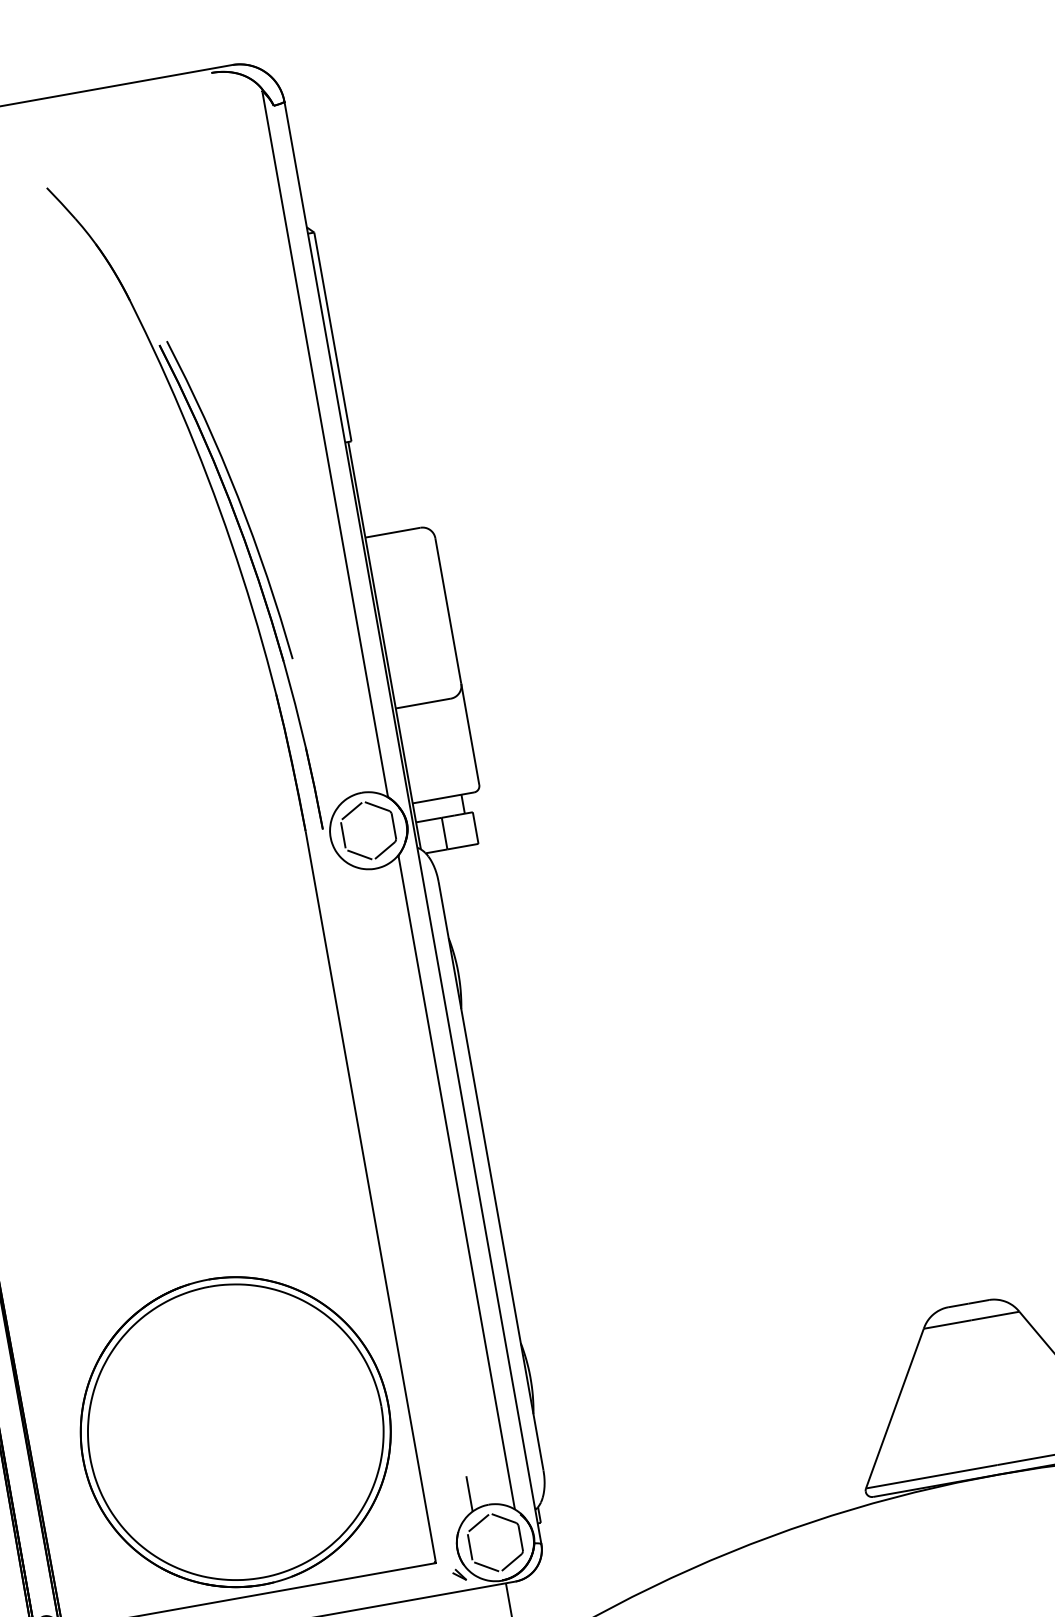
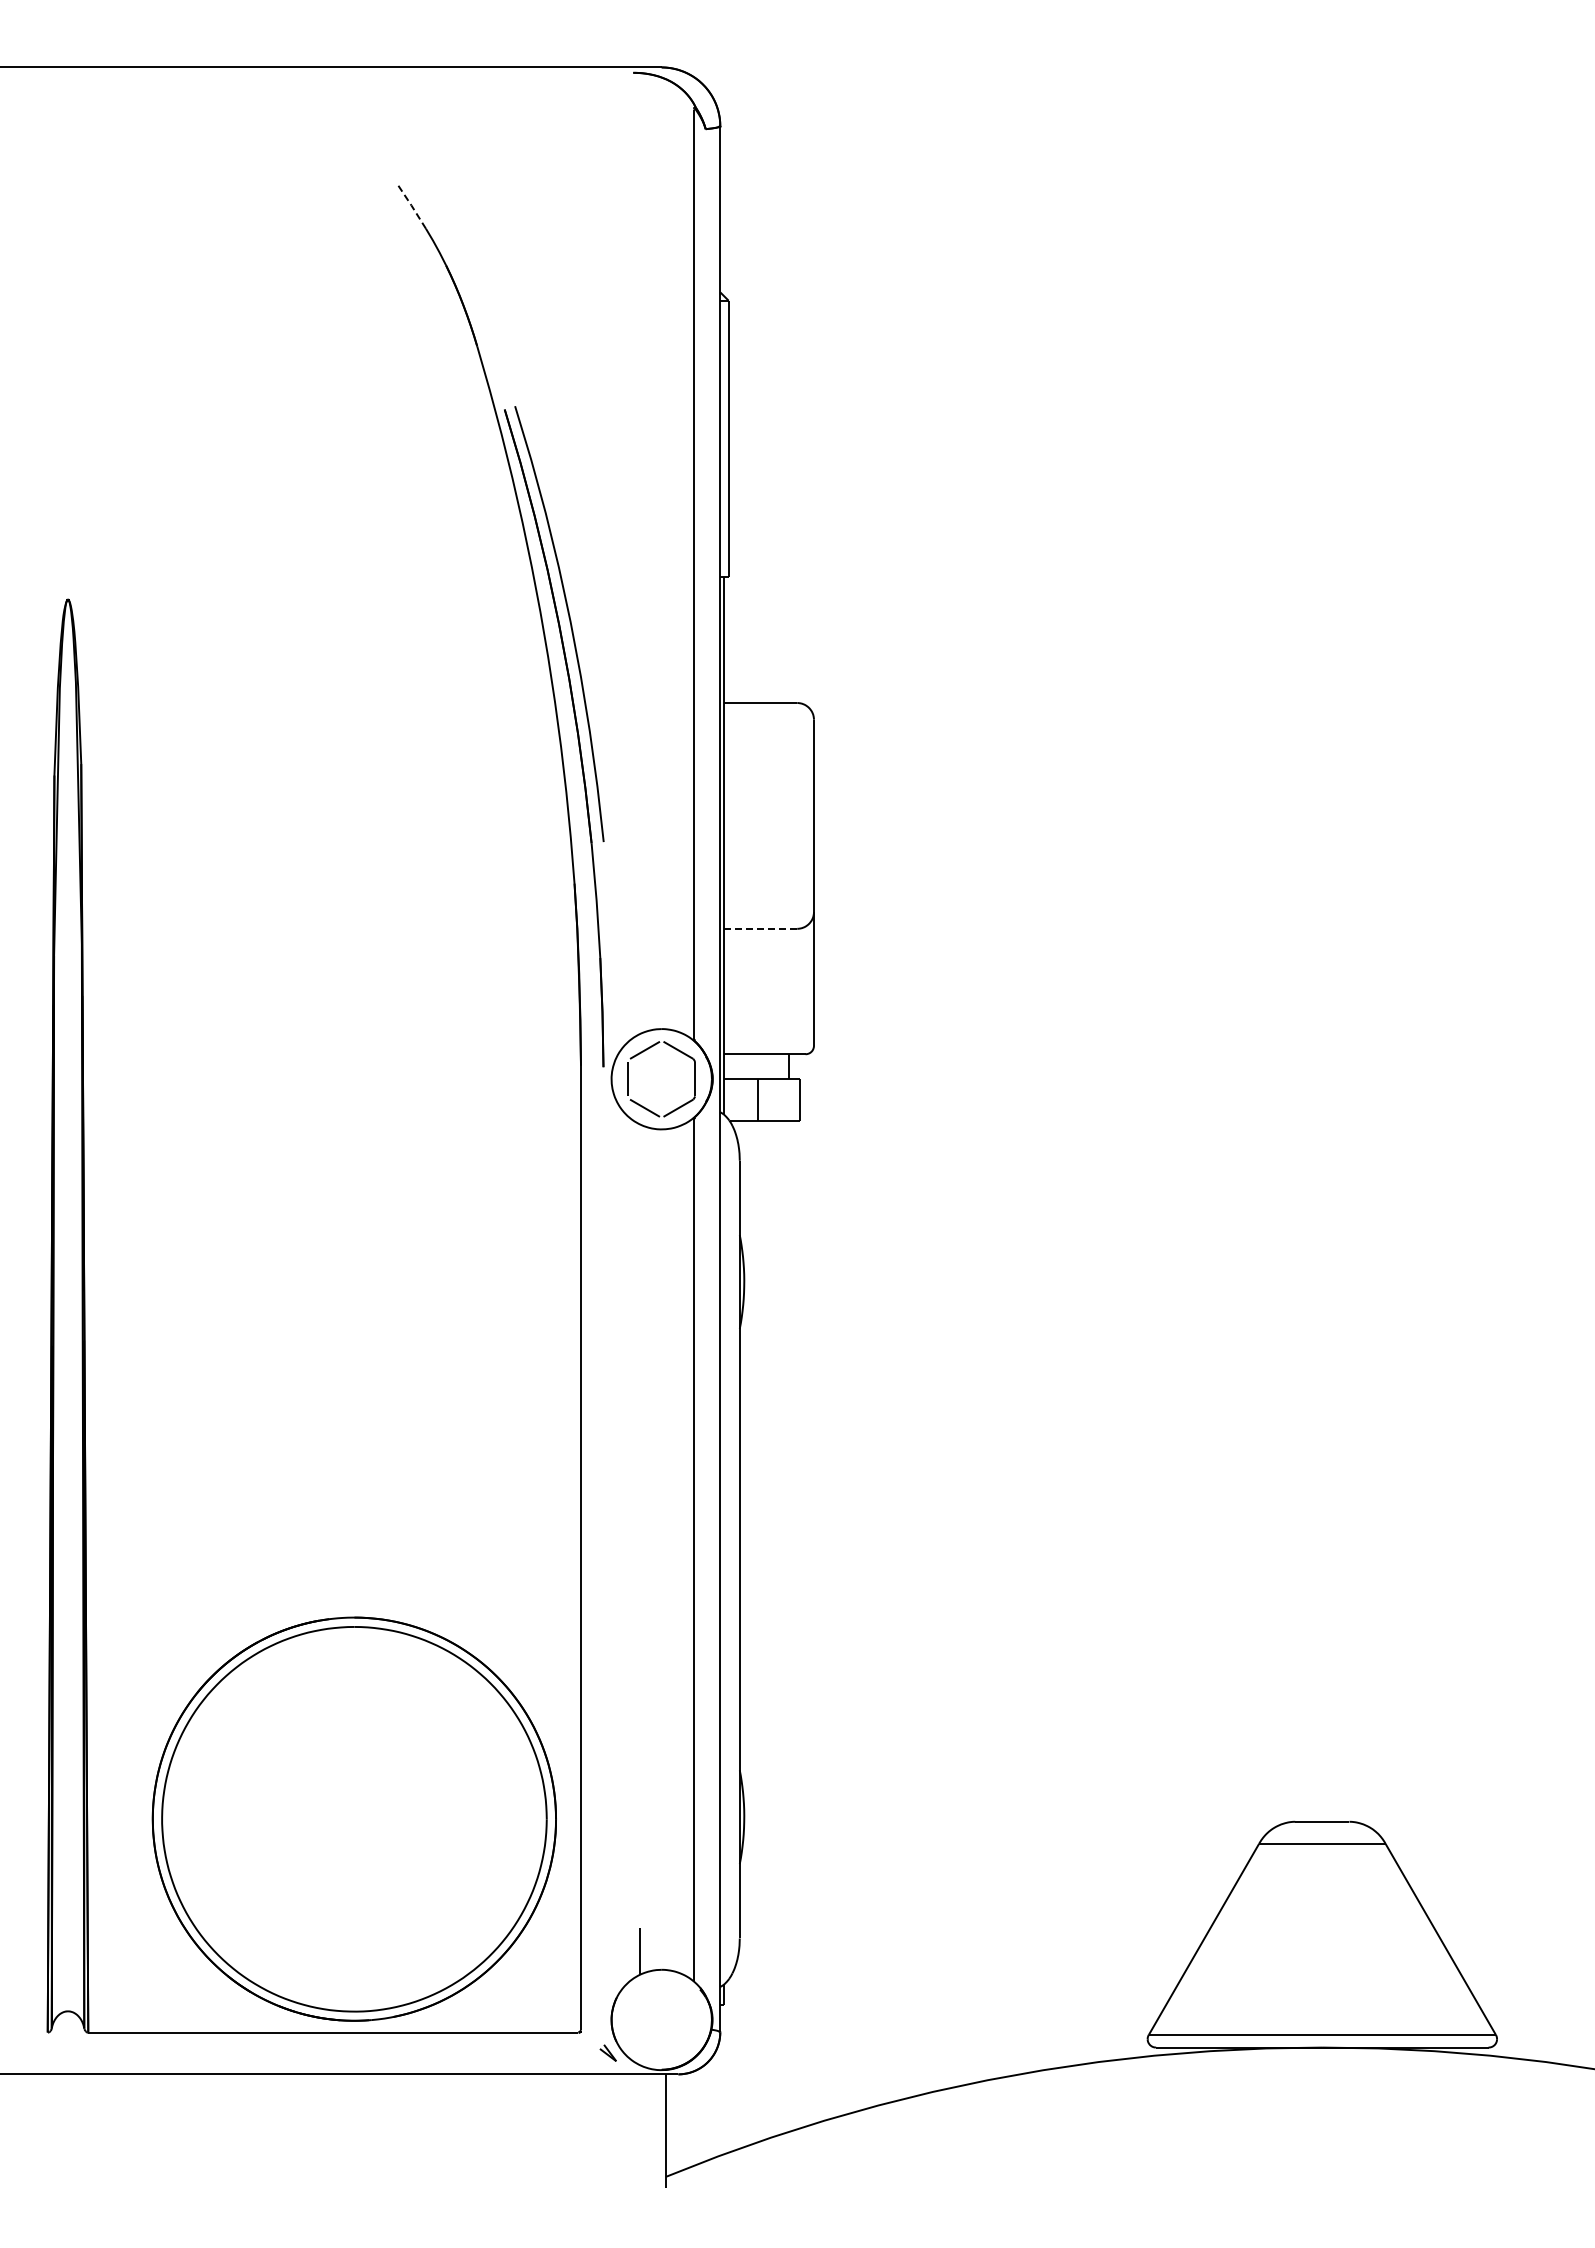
line: (61, 203) -> (411, 205), solid -> dashed
line: (423, 703) -> (760, 928), solid -> dashed
part: (480, 1523) -> (646, 1991), removed

